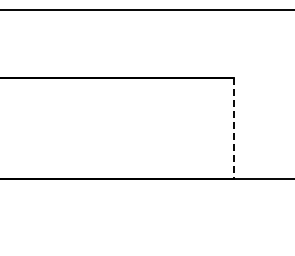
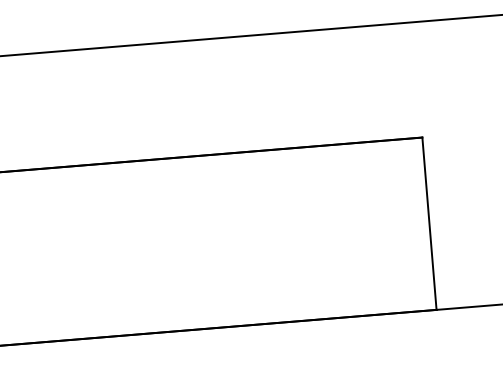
line: (233, 128) -> (429, 224), dashed -> solid

